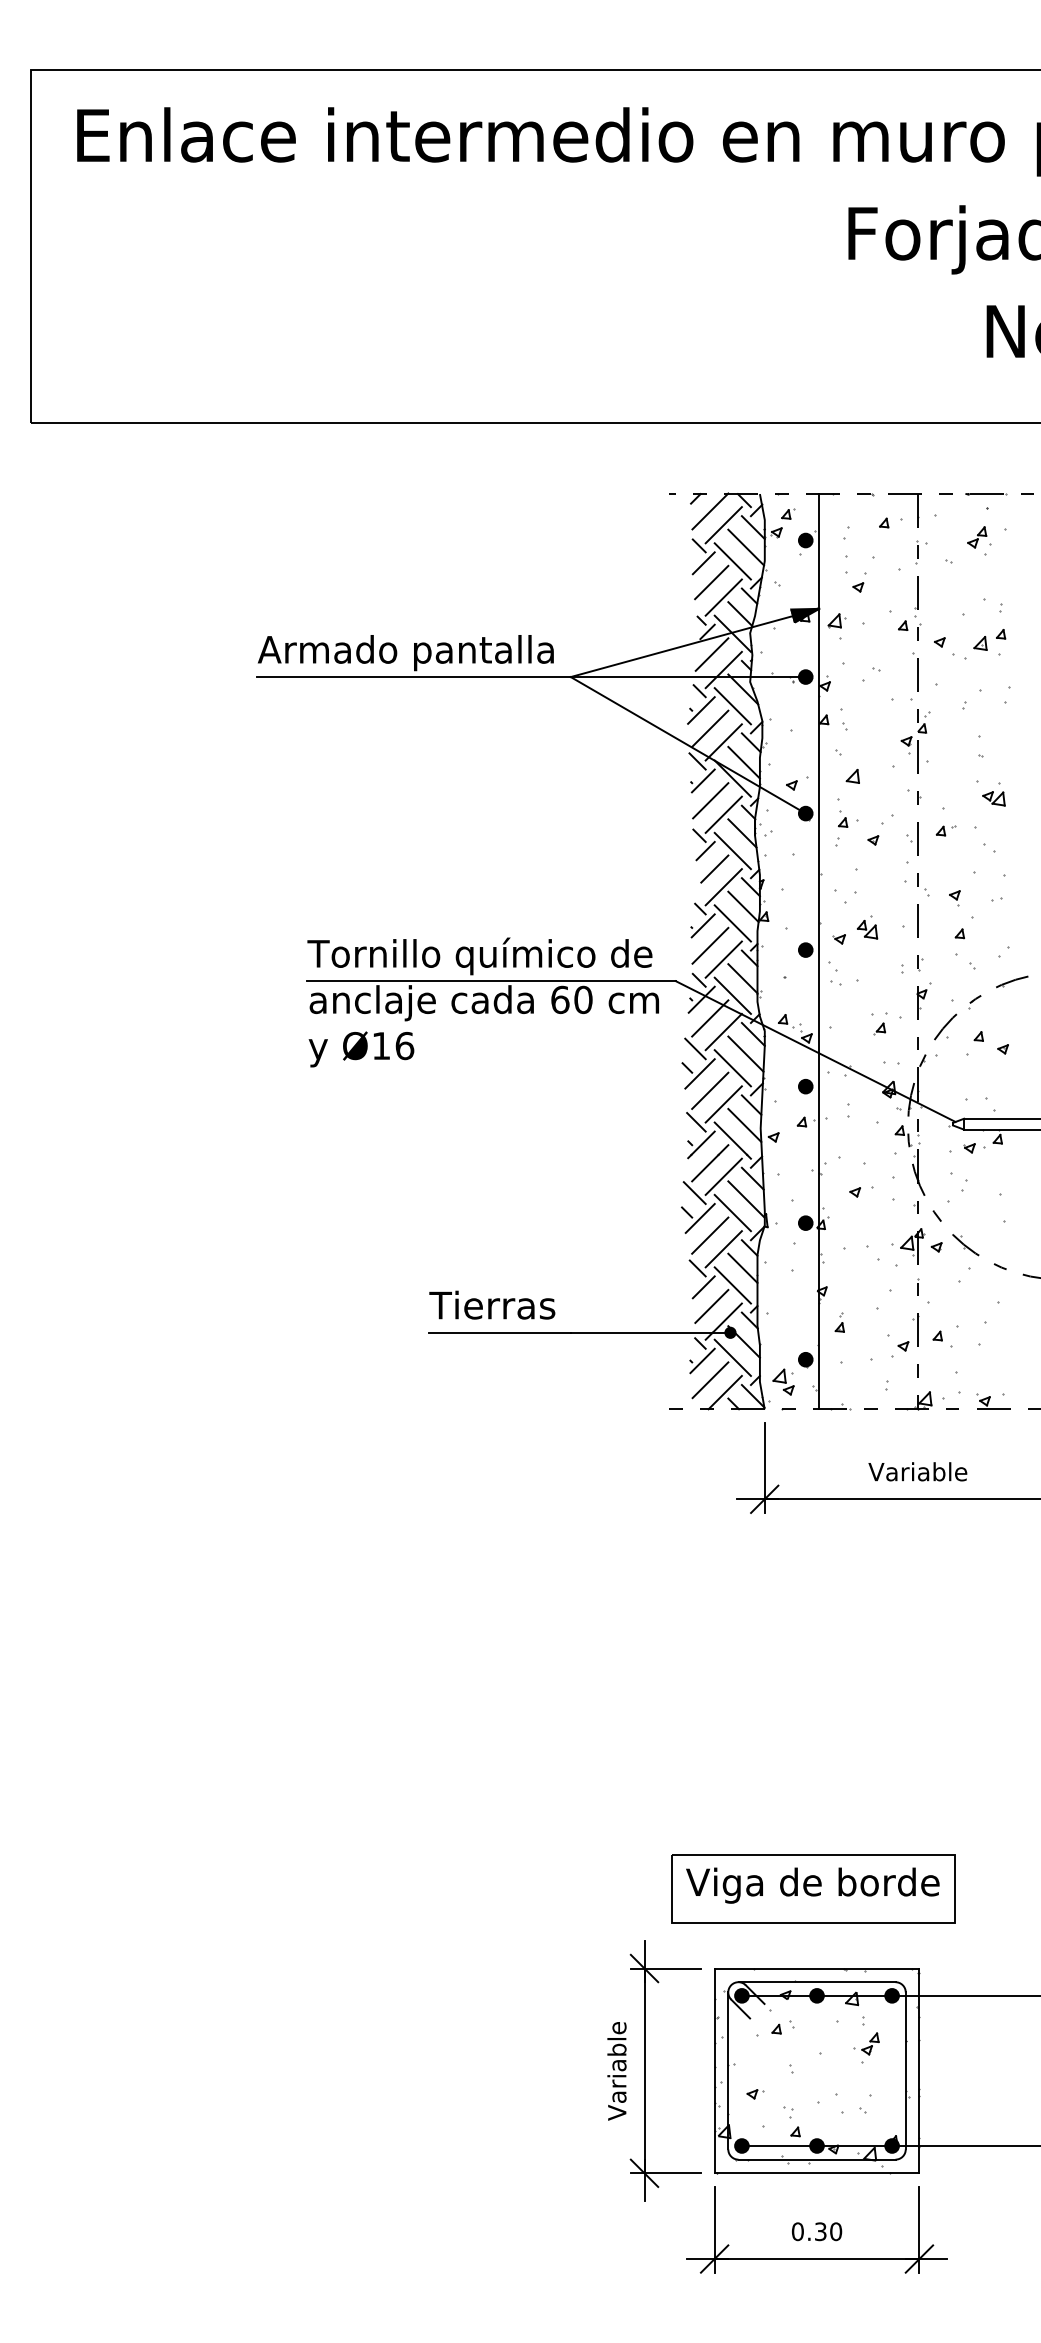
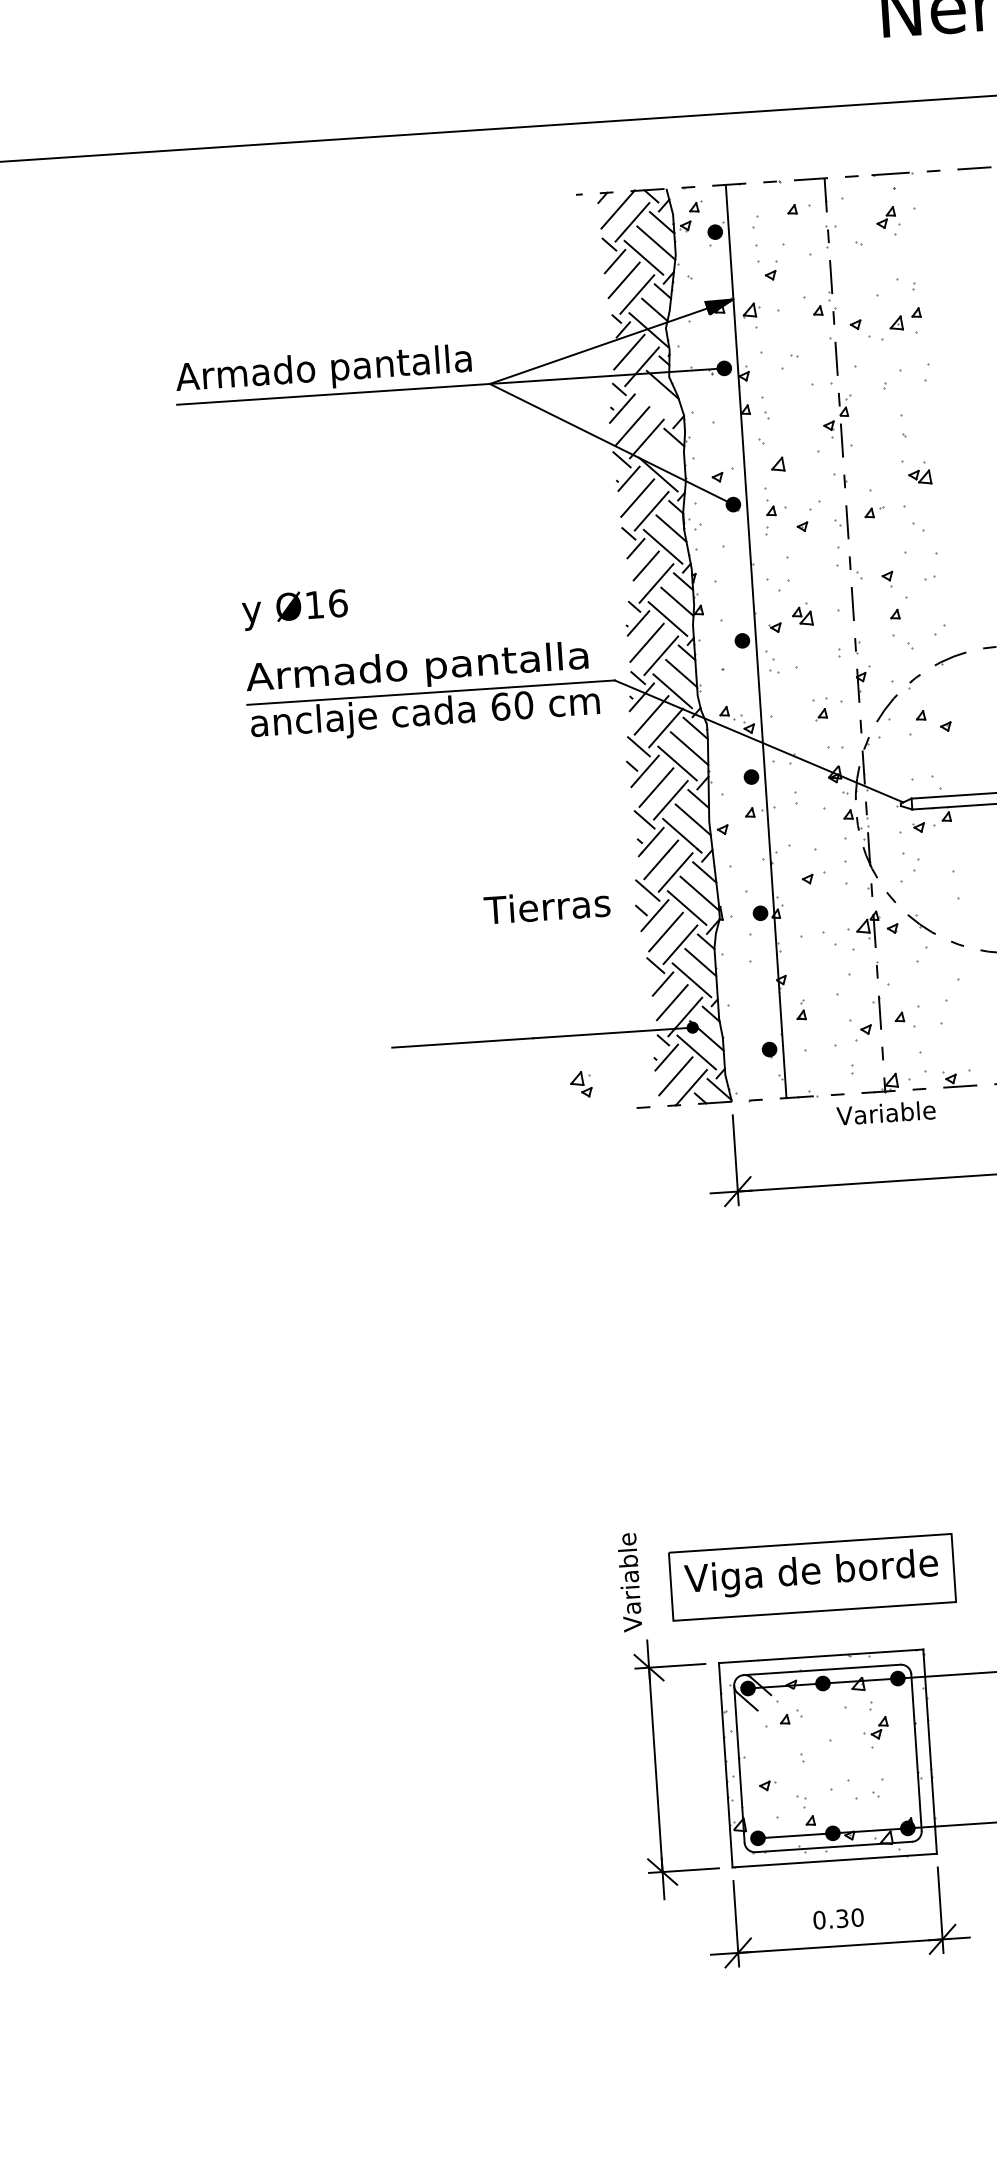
line: (732, 706) -> (653, 402), removed
line: (743, 762) -> (667, 457), removed
text: (479, 956) -> (417, 668), Tornillo químico de -> Armado pantalla
text: (361, 1049) -> (295, 609), moved
text: (492, 1304) -> (547, 905), moved
part: (783, 1381) -> (581, 1083), moved
text: (917, 1471) -> (885, 1112), moved
text: (616, 2071) -> (629, 1582), moved

